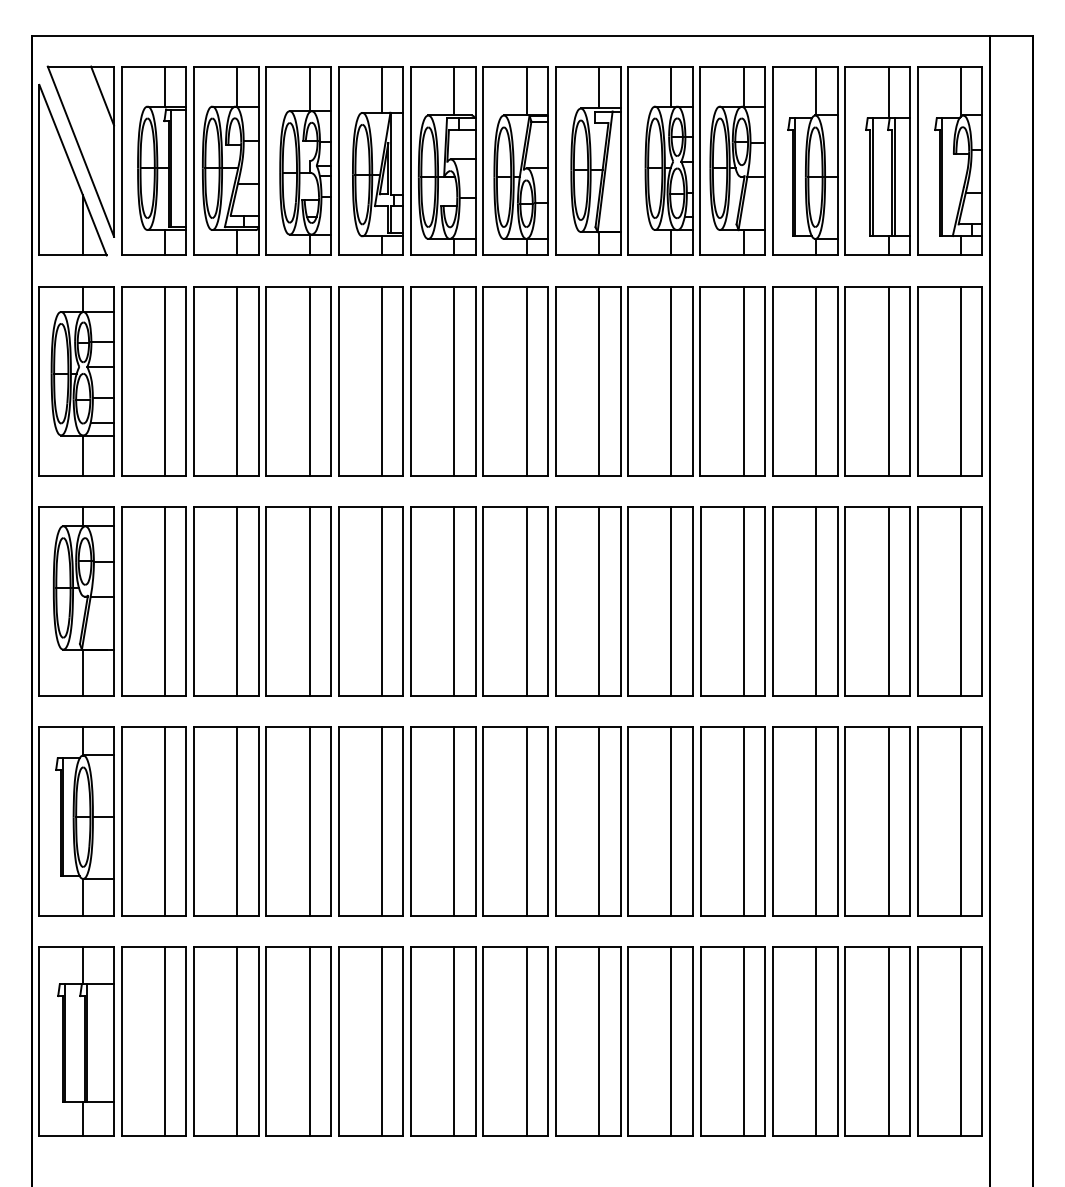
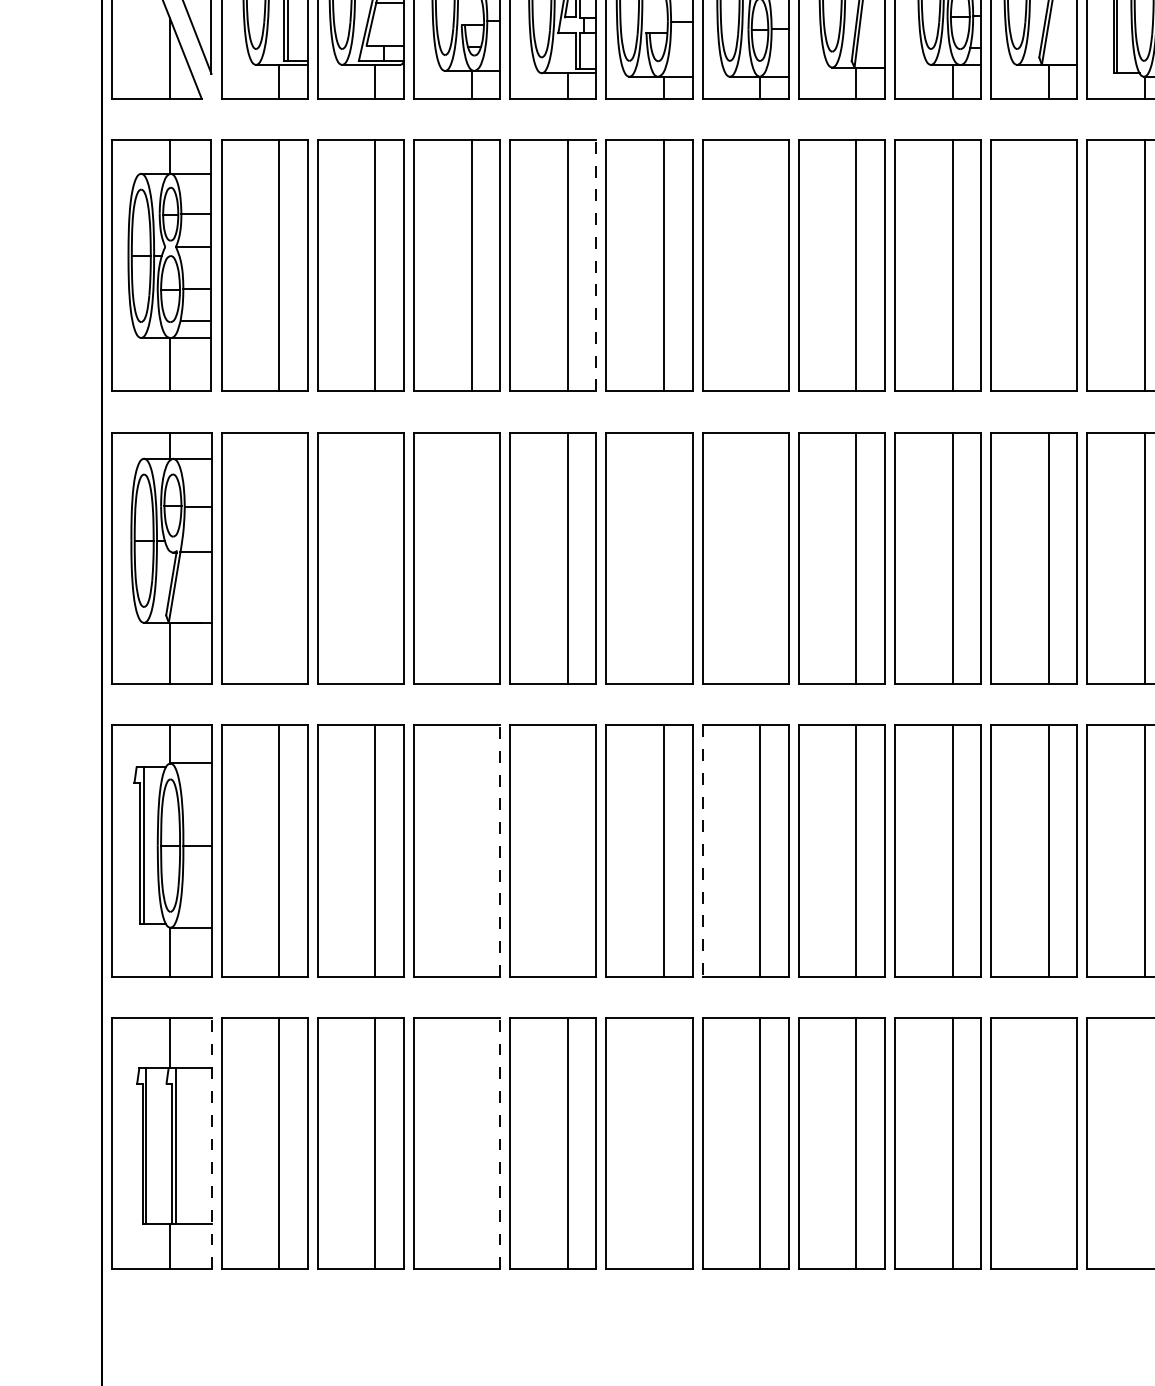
line: (403, 380) -> (596, 264), solid -> dashed
line: (526, 380) -> (759, 264), removed
line: (743, 380) -> (1048, 264), removed
line: (164, 600) -> (278, 557), removed
line: (237, 600) -> (375, 557), removed
line: (309, 600) -> (471, 557), removed
line: (454, 600) -> (664, 557), removed
line: (526, 600) -> (759, 557), removed
line: (309, 820) -> (471, 850), removed
line: (331, 820) -> (500, 850), solid -> dashed
line: (382, 820) -> (568, 850), removed
line: (483, 821) -> (702, 851), solid -> dashed
line: (114, 1040) -> (212, 1142), solid -> dashed
line: (309, 1040) -> (471, 1142), removed
line: (331, 1040) -> (500, 1142), solid -> dashed
line: (454, 1040) -> (664, 1142), removed
line: (743, 1040) -> (1048, 1142), removed
line: (816, 1040) -> (1145, 1142), removed

